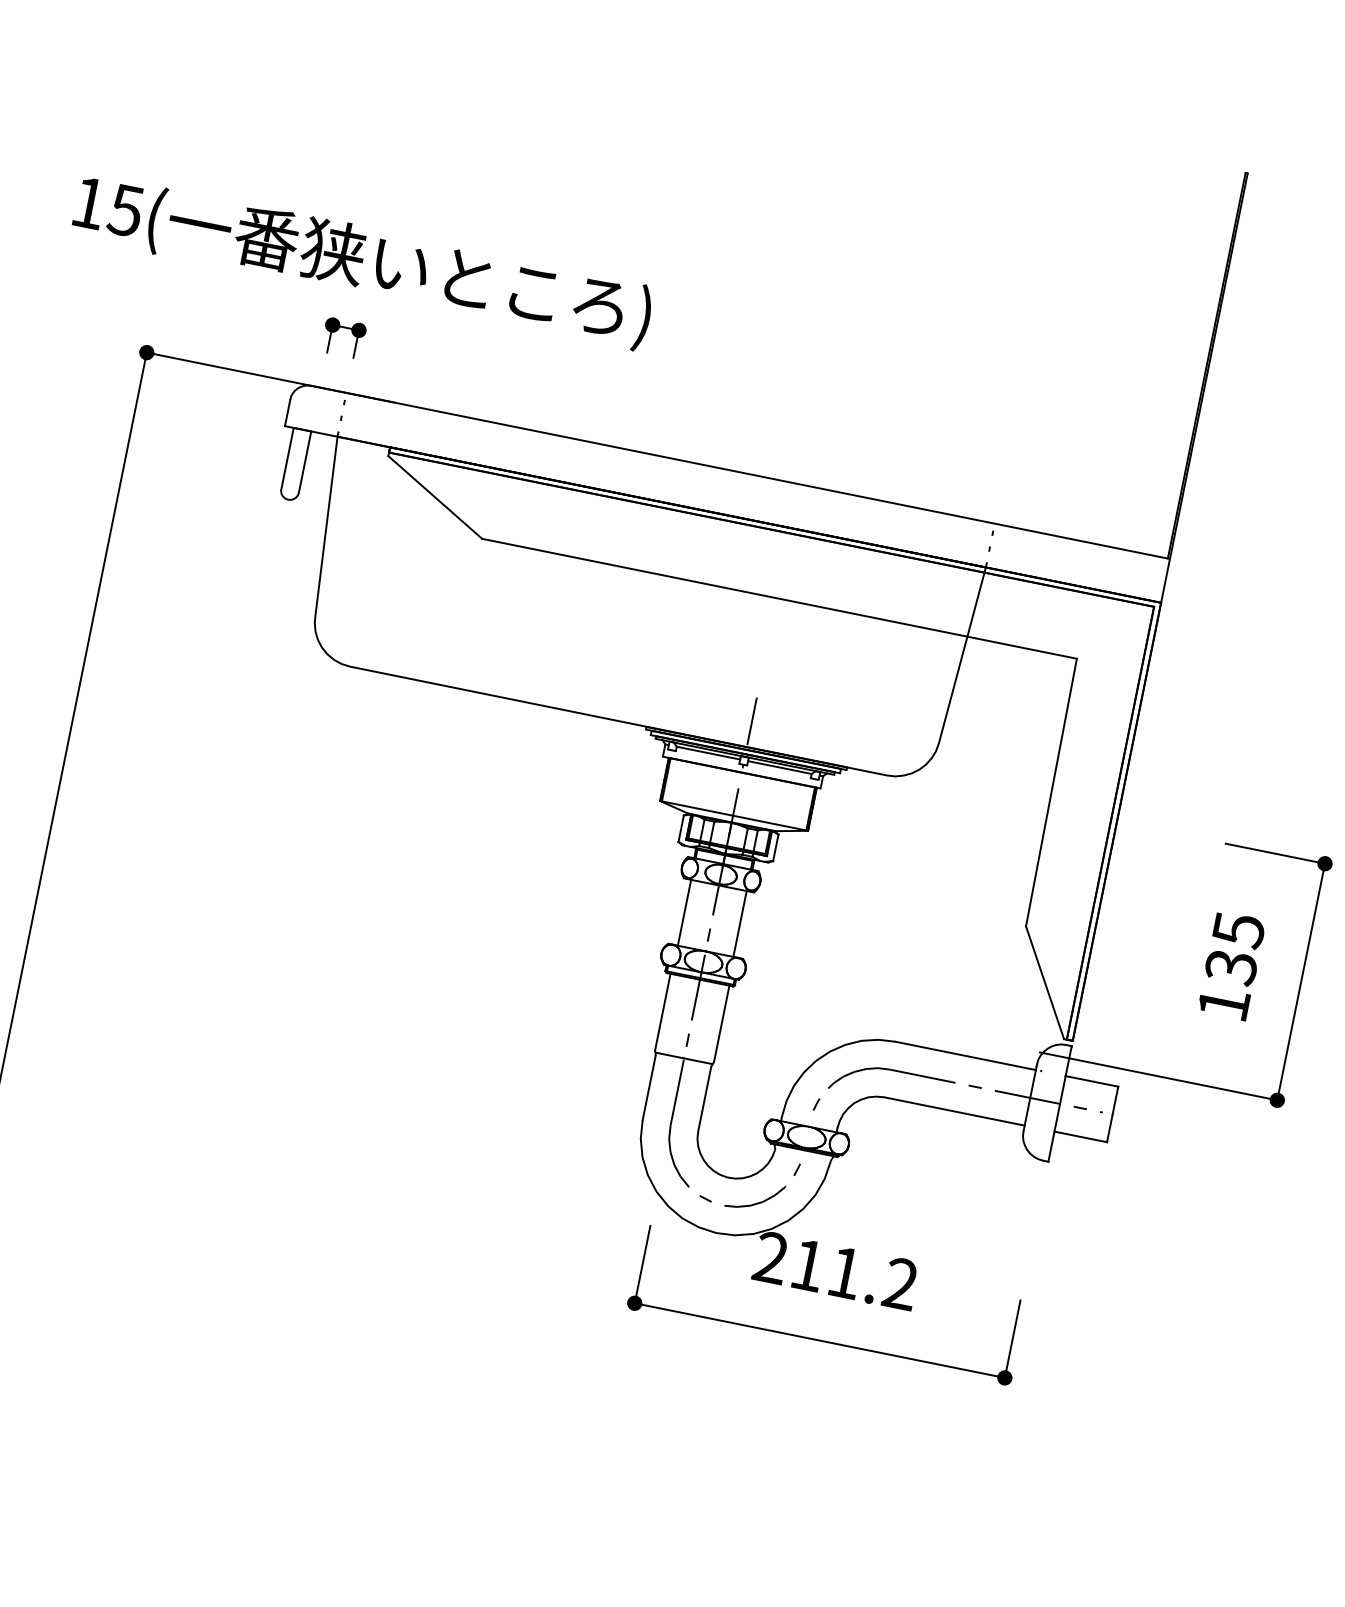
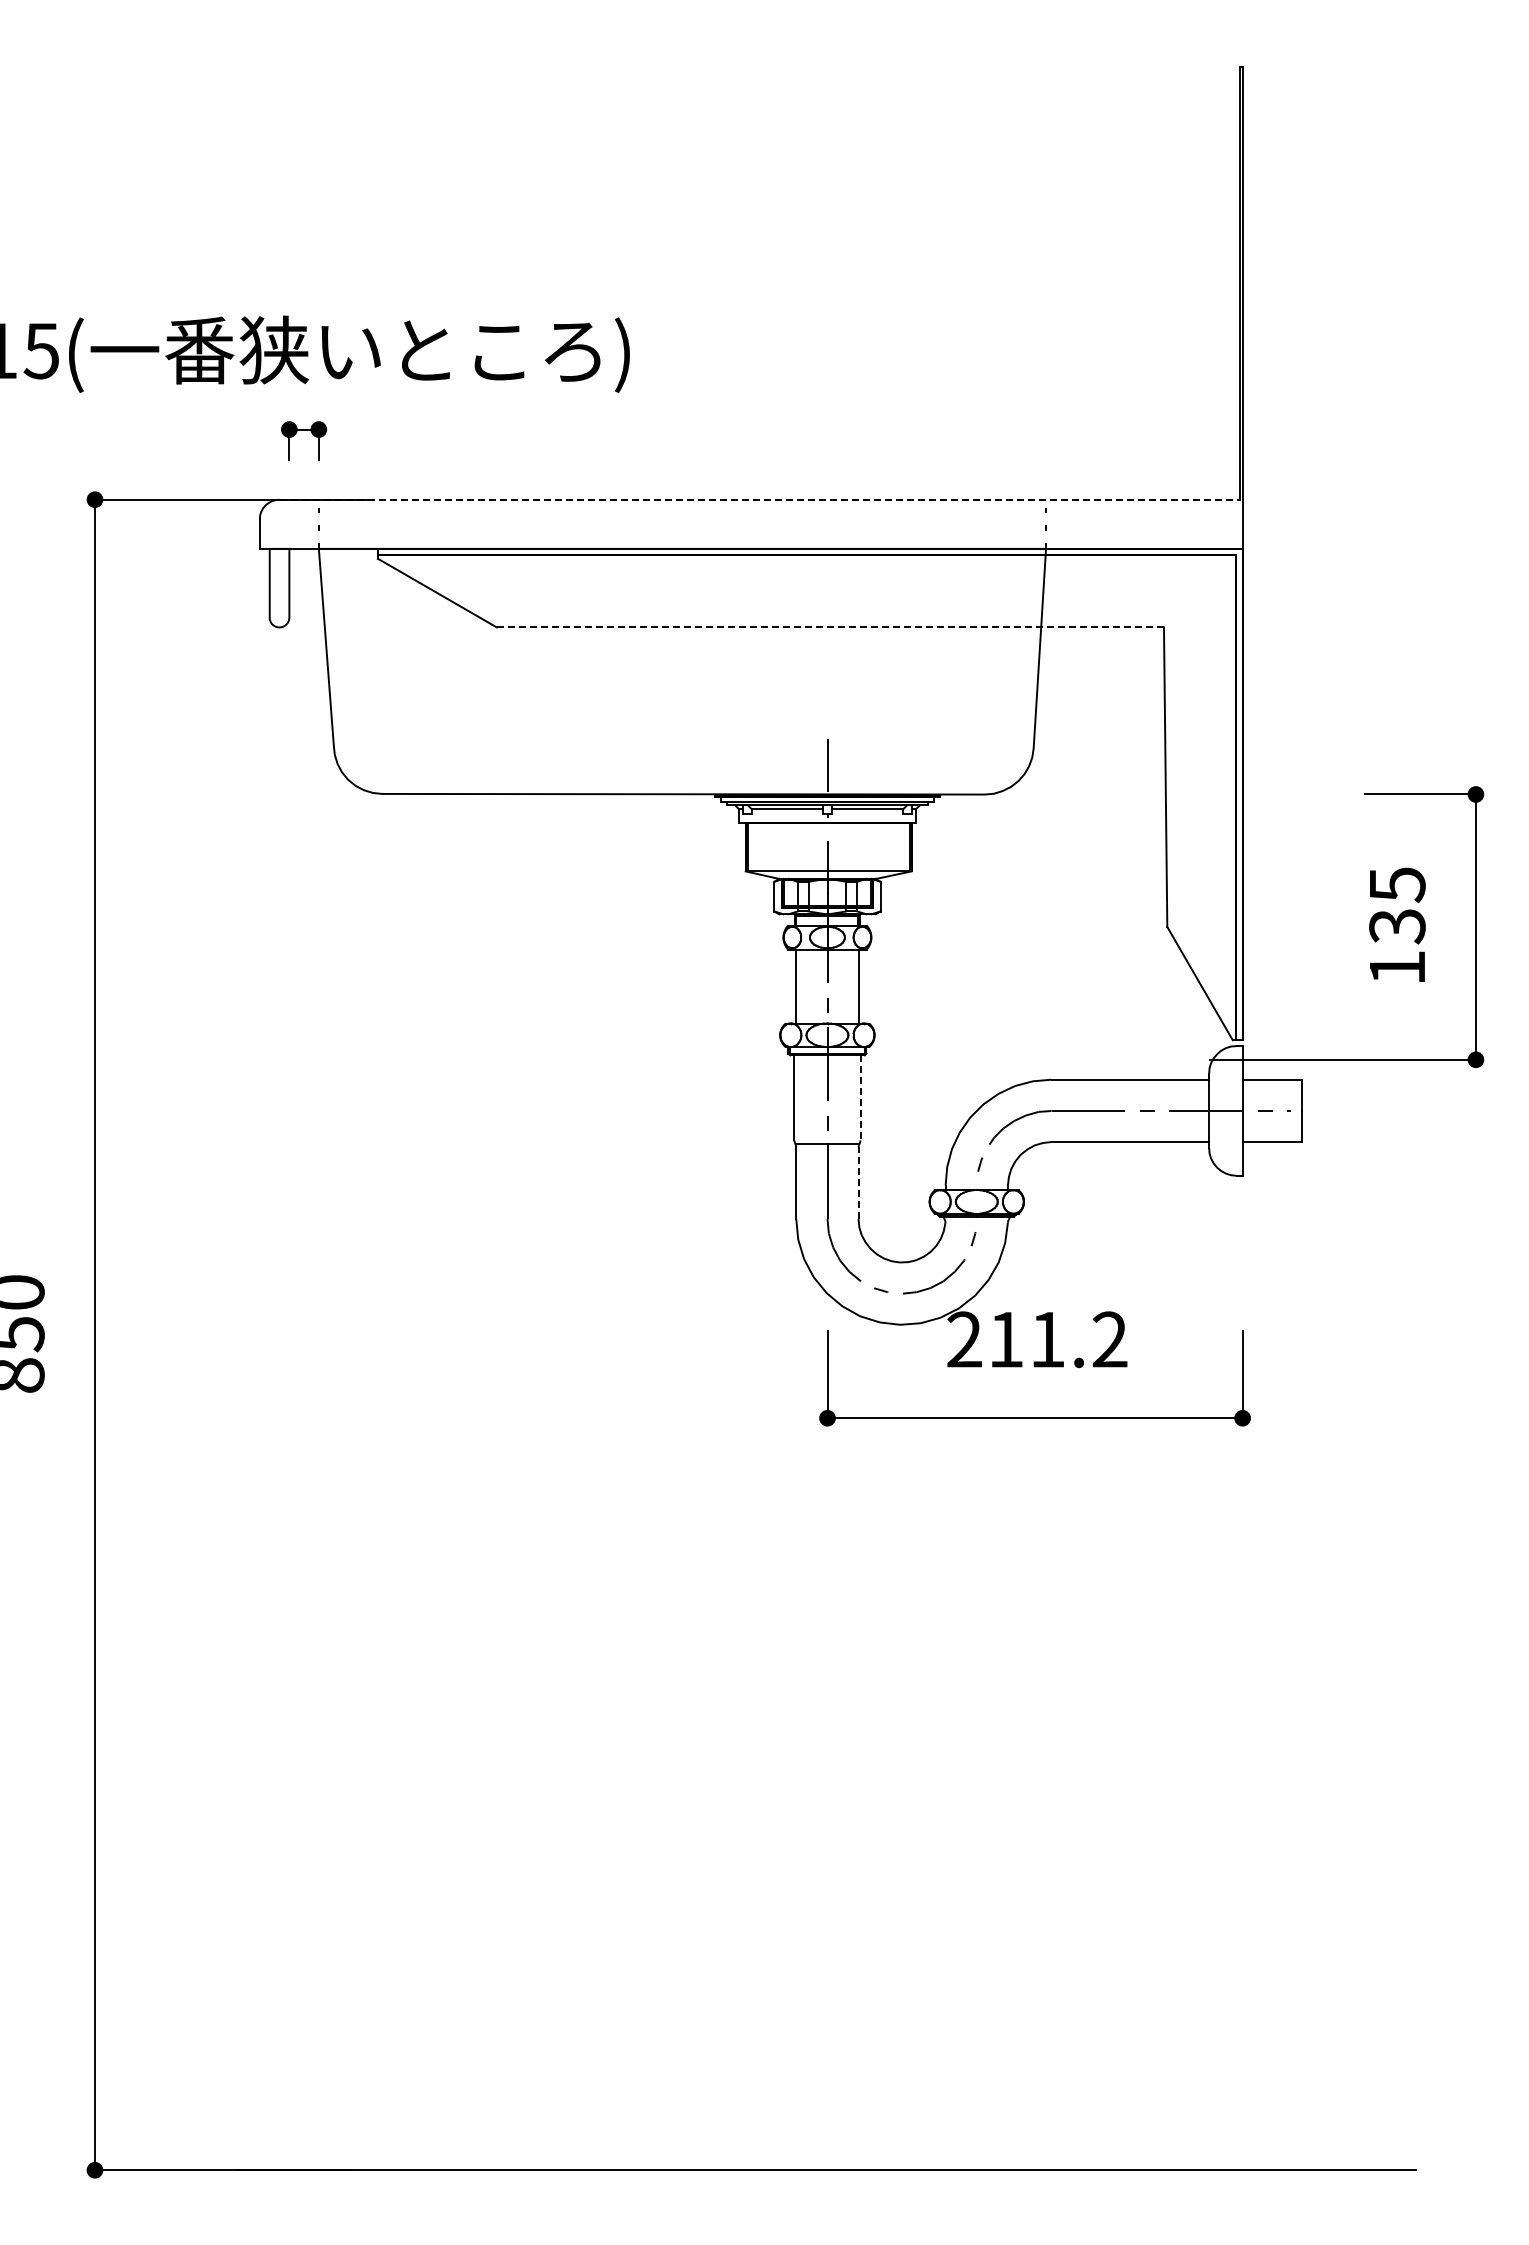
line: (740, 472) -> (760, 499), solid -> dashed
line: (779, 598) -> (830, 627), solid -> dashed
line: (721, 1023) -> (860, 1097), solid -> dashed
line: (704, 1099) -> (858, 1183), solid -> dashed

